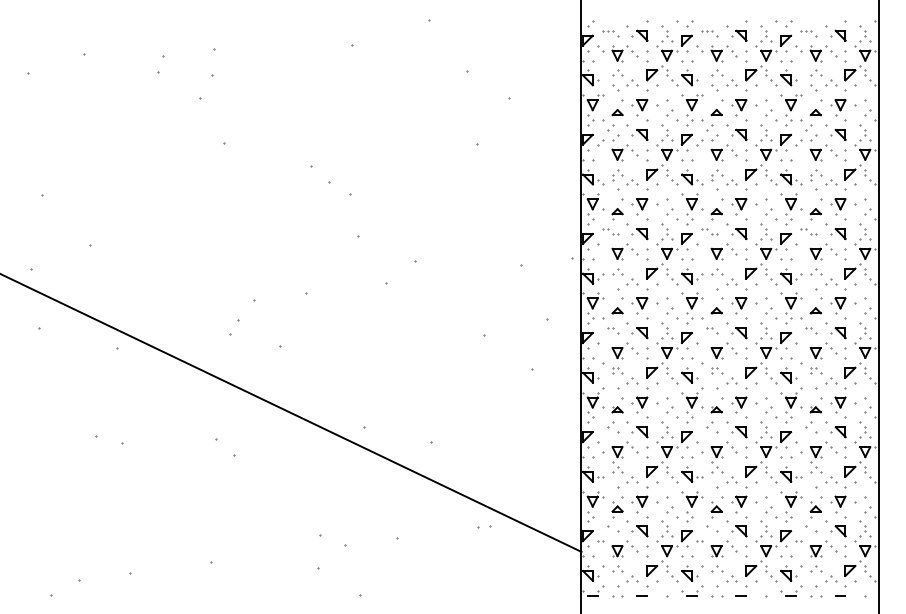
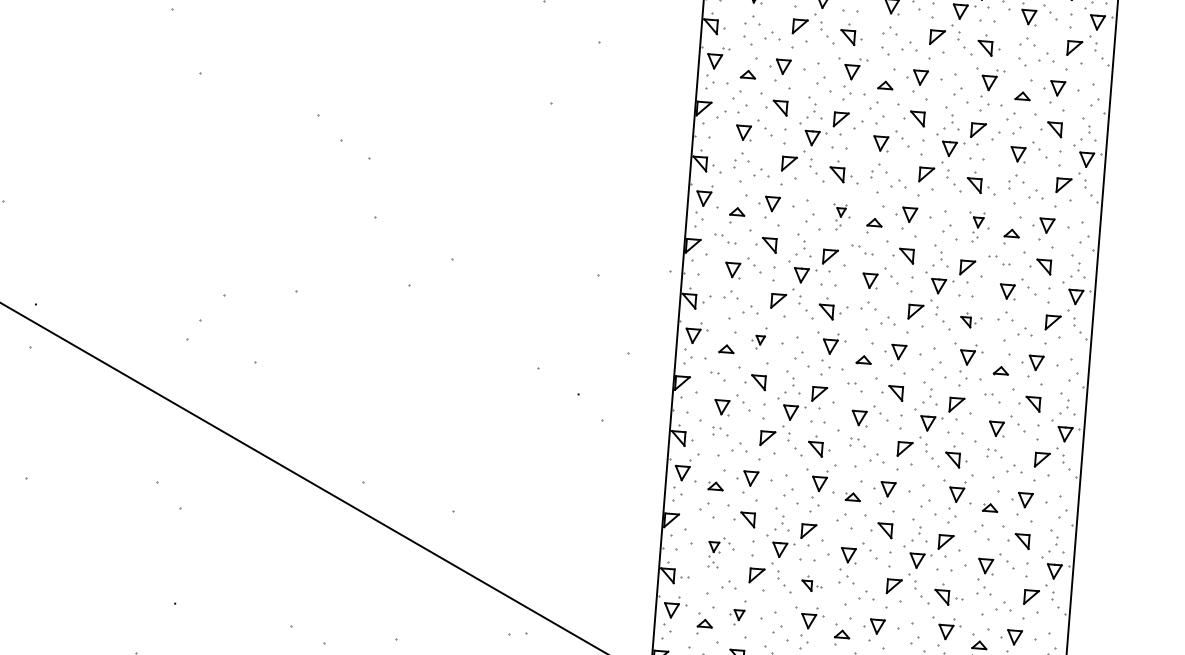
part: (692, 209) -> (841, 216), size x0.6
part: (791, 209) -> (978, 227), size x0.7
part: (791, 276) -> (971, 320), size x0.7
part: (639, 301) -> (758, 338), size x0.6
part: (624, 457) -> (720, 552), size x0.7
part: (692, 474) -> (812, 583), size x0.7
part: (639, 499) -> (736, 612), size x0.7

